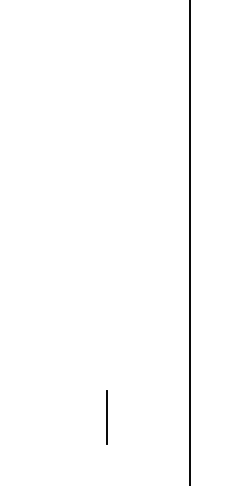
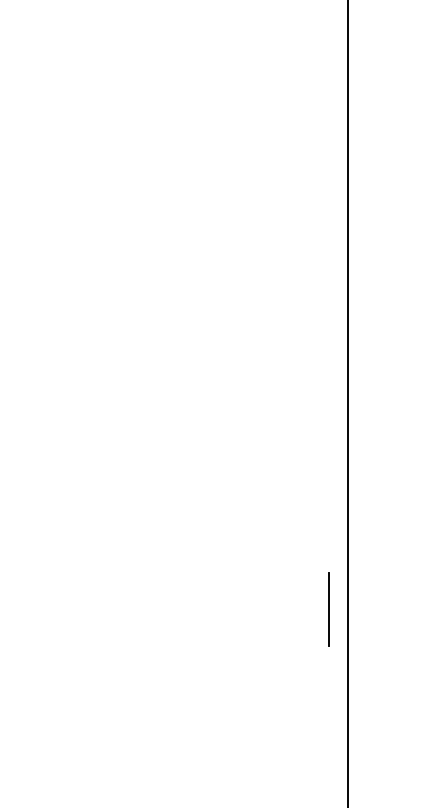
line: (106, 417) -> (328, 609), moved

